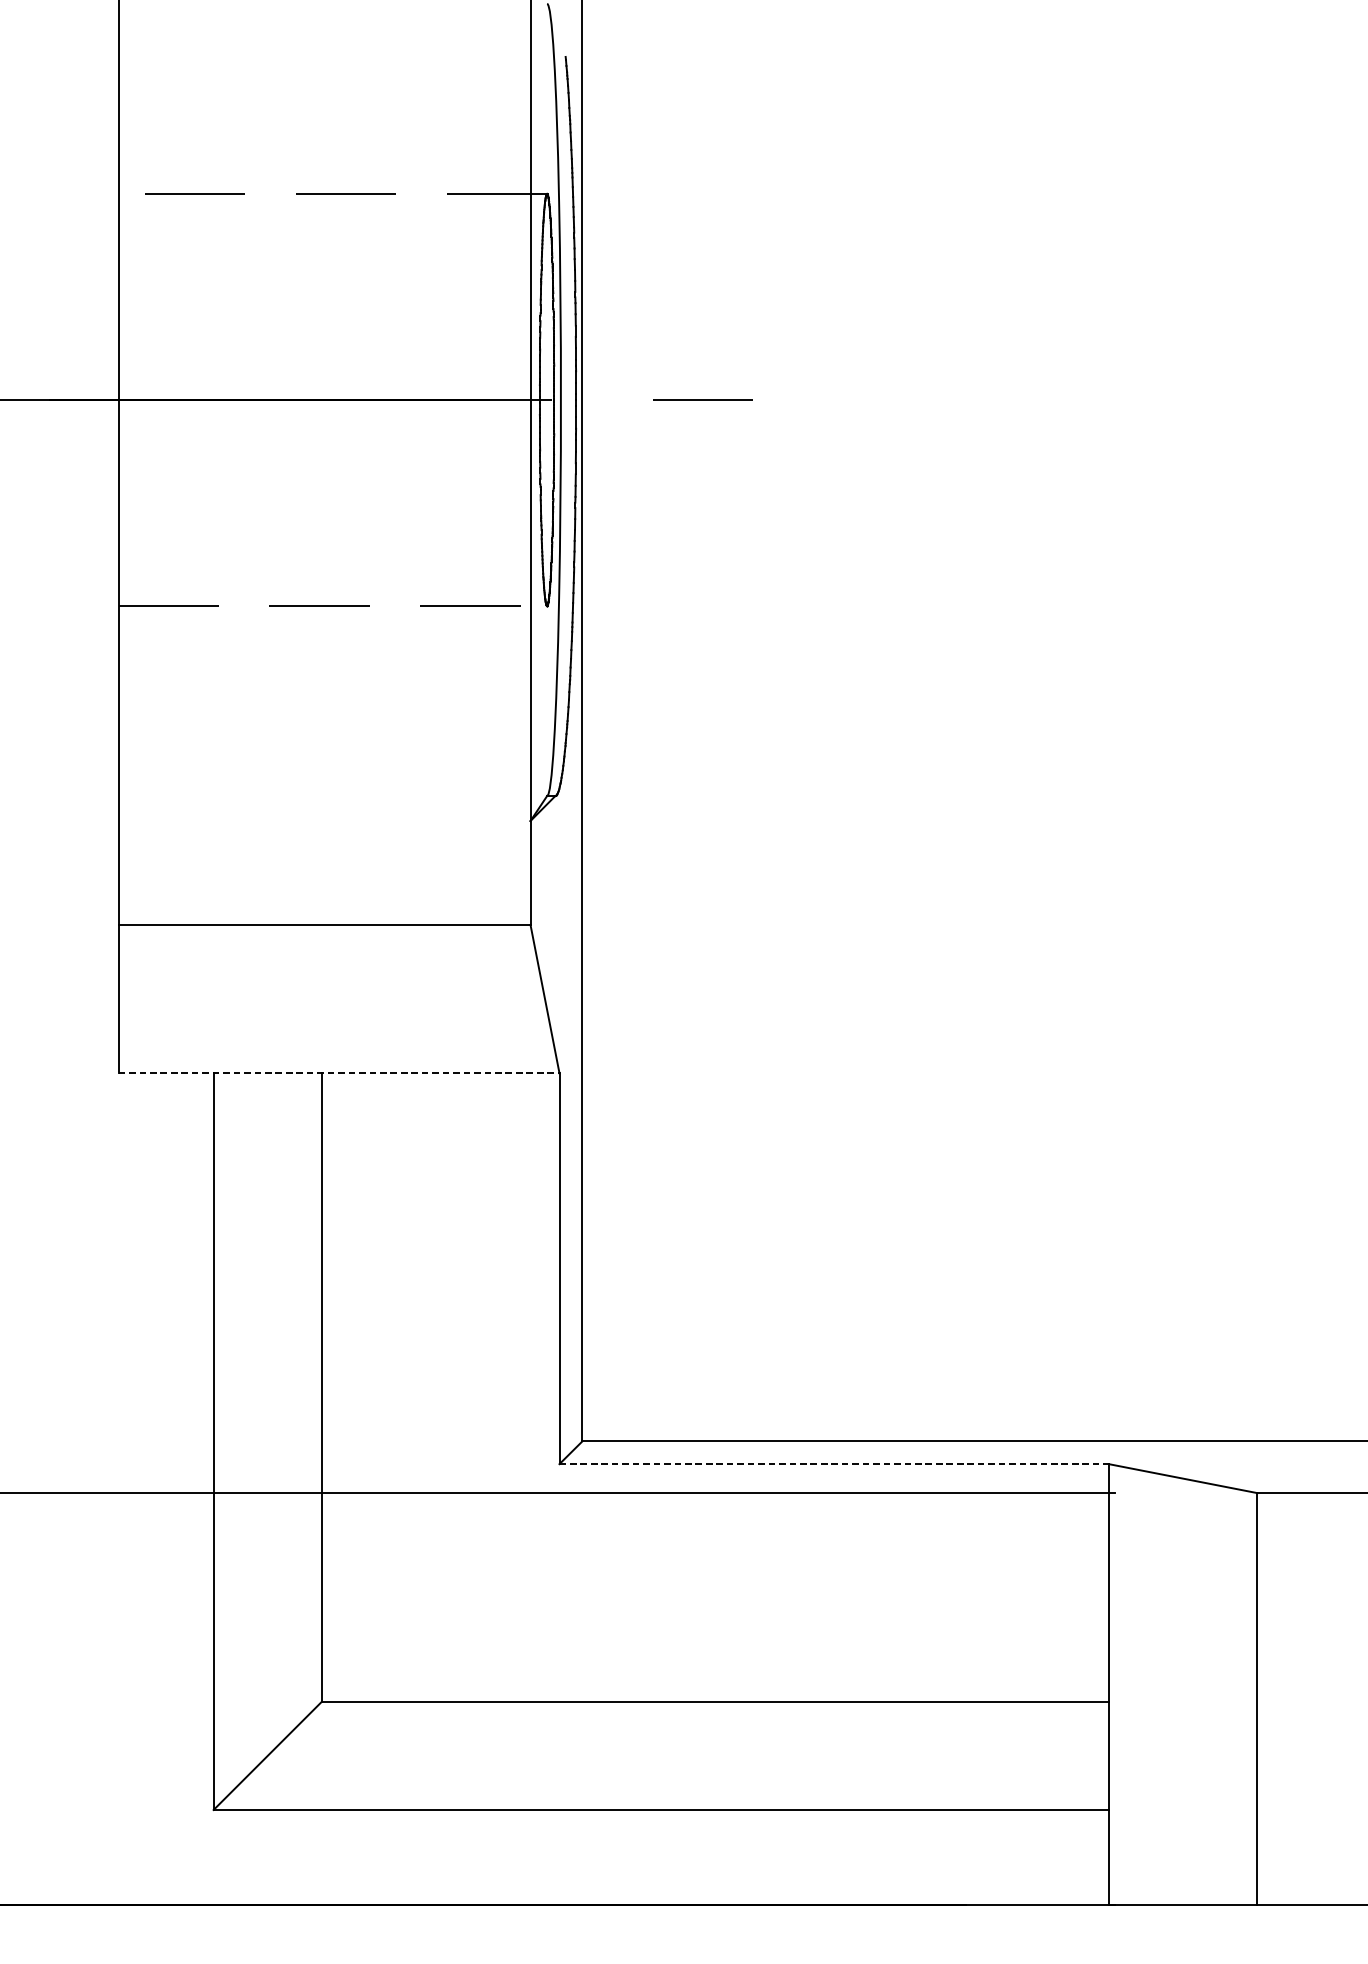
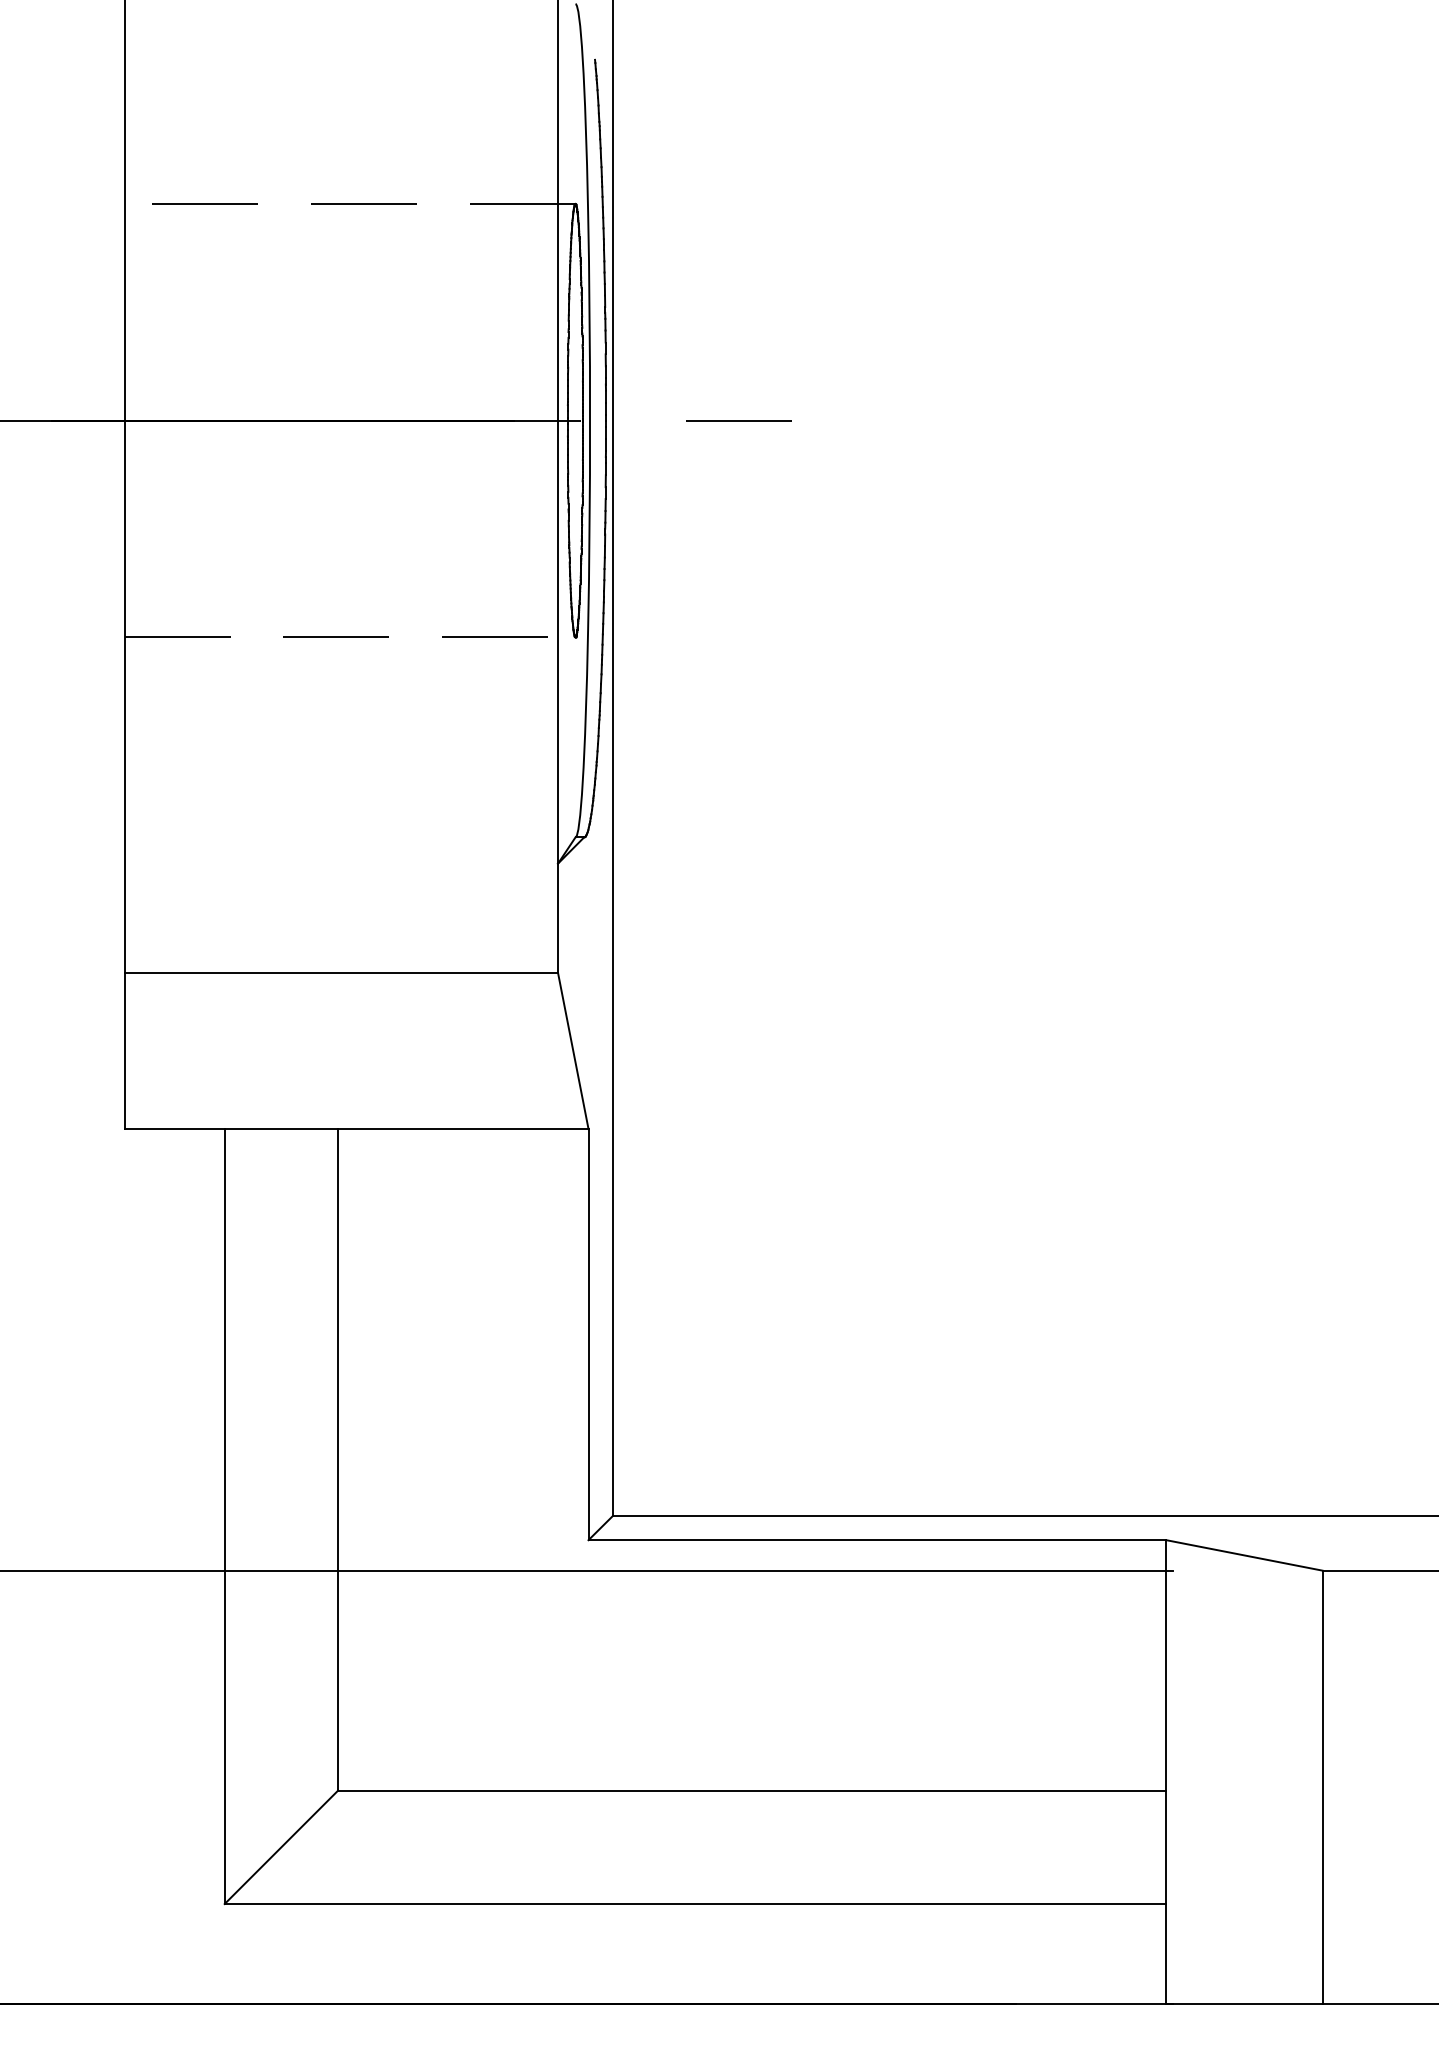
line: (338, 1073) -> (356, 1129), dashed -> solid
line: (834, 1464) -> (877, 1540), dashed -> solid

